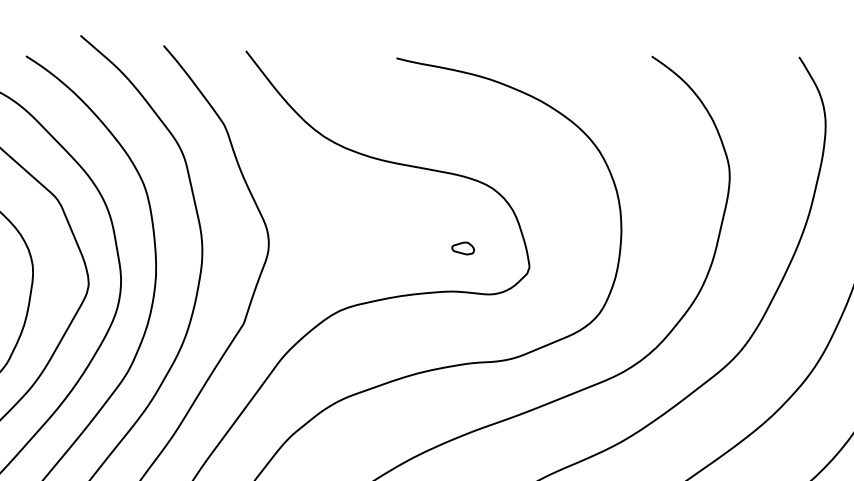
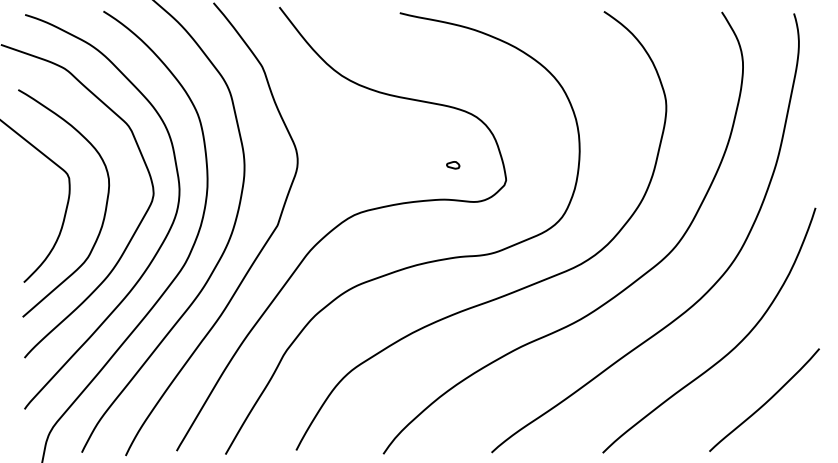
part: (463, 248) -> (453, 165), size x0.71

